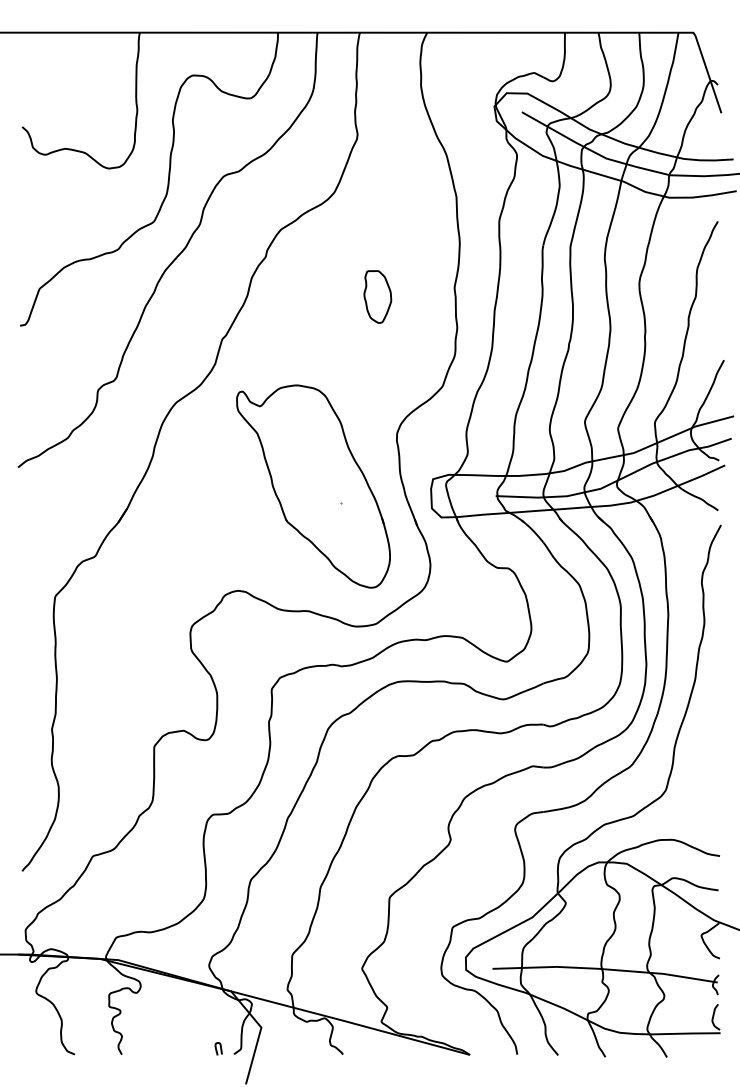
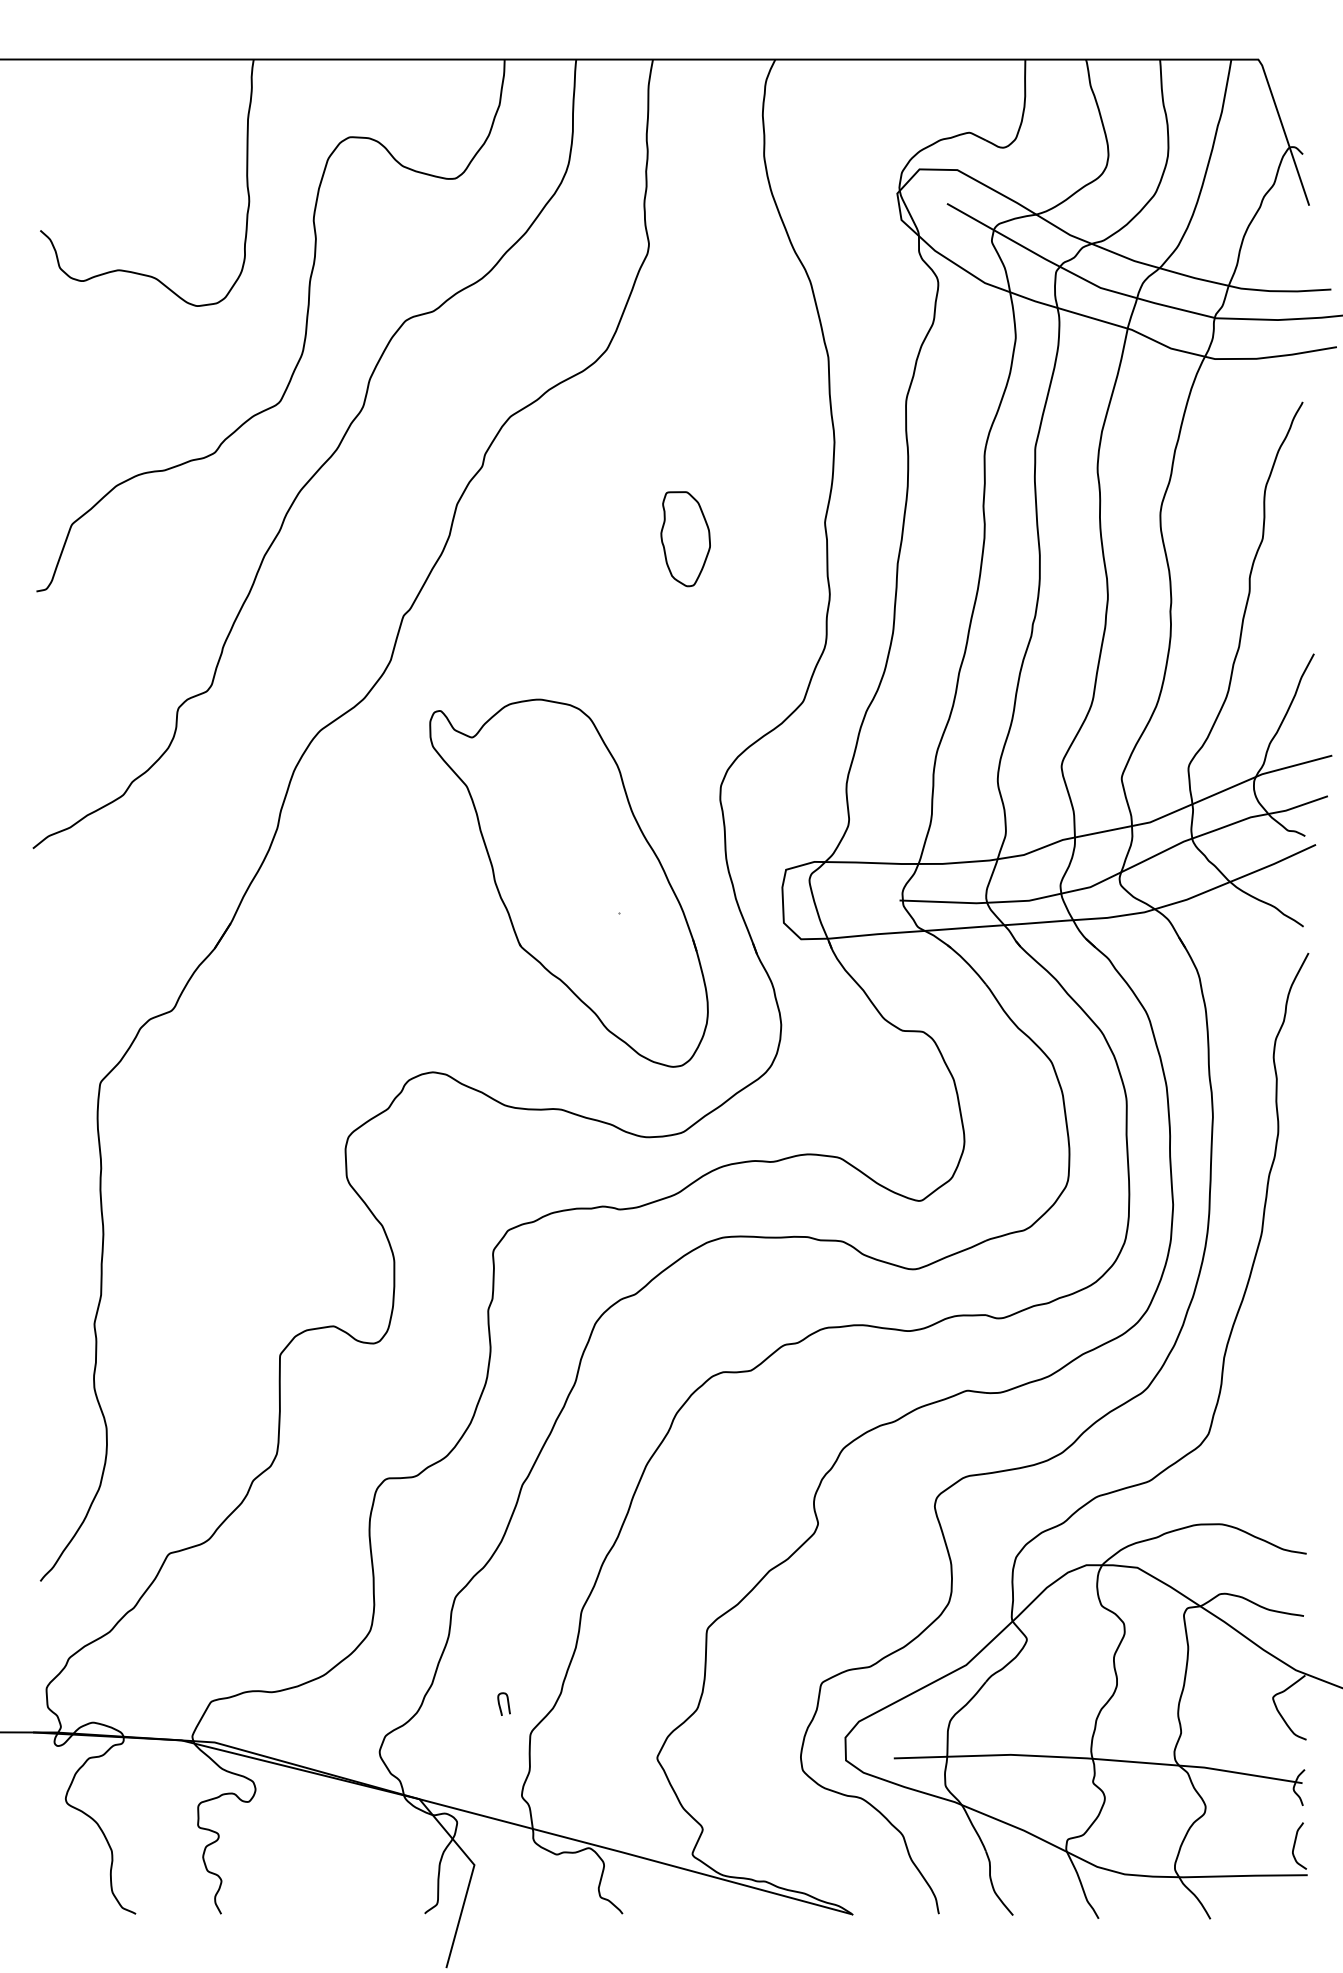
curve: (217, 1049) -> (501, 1705), moved

